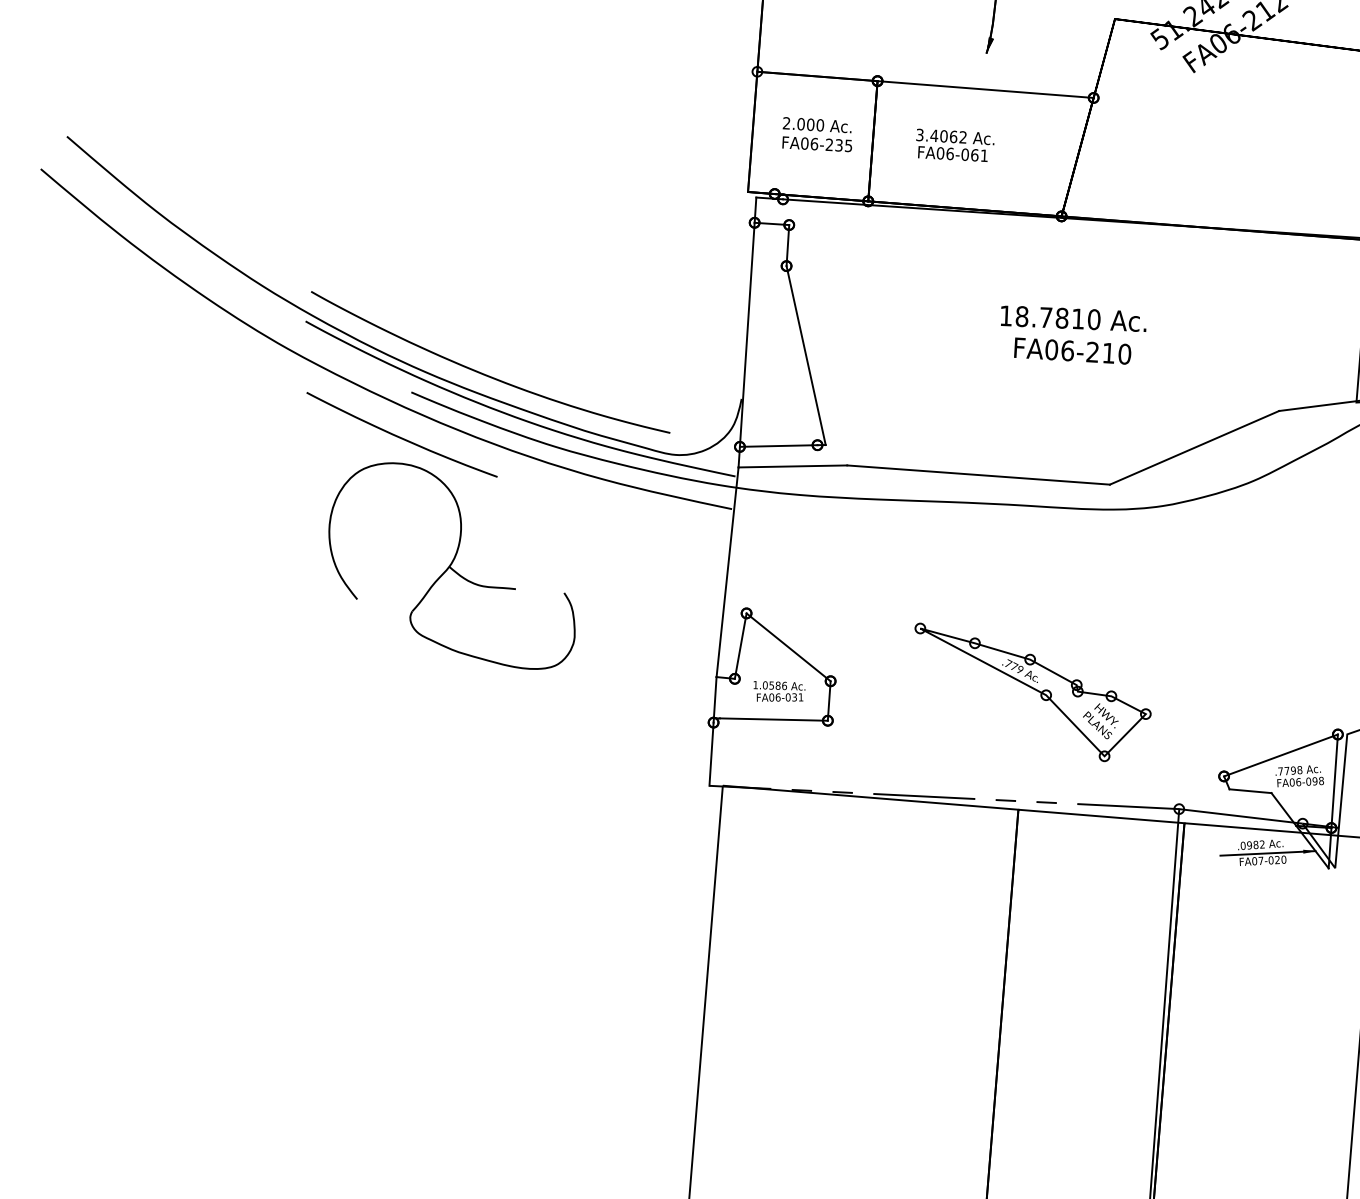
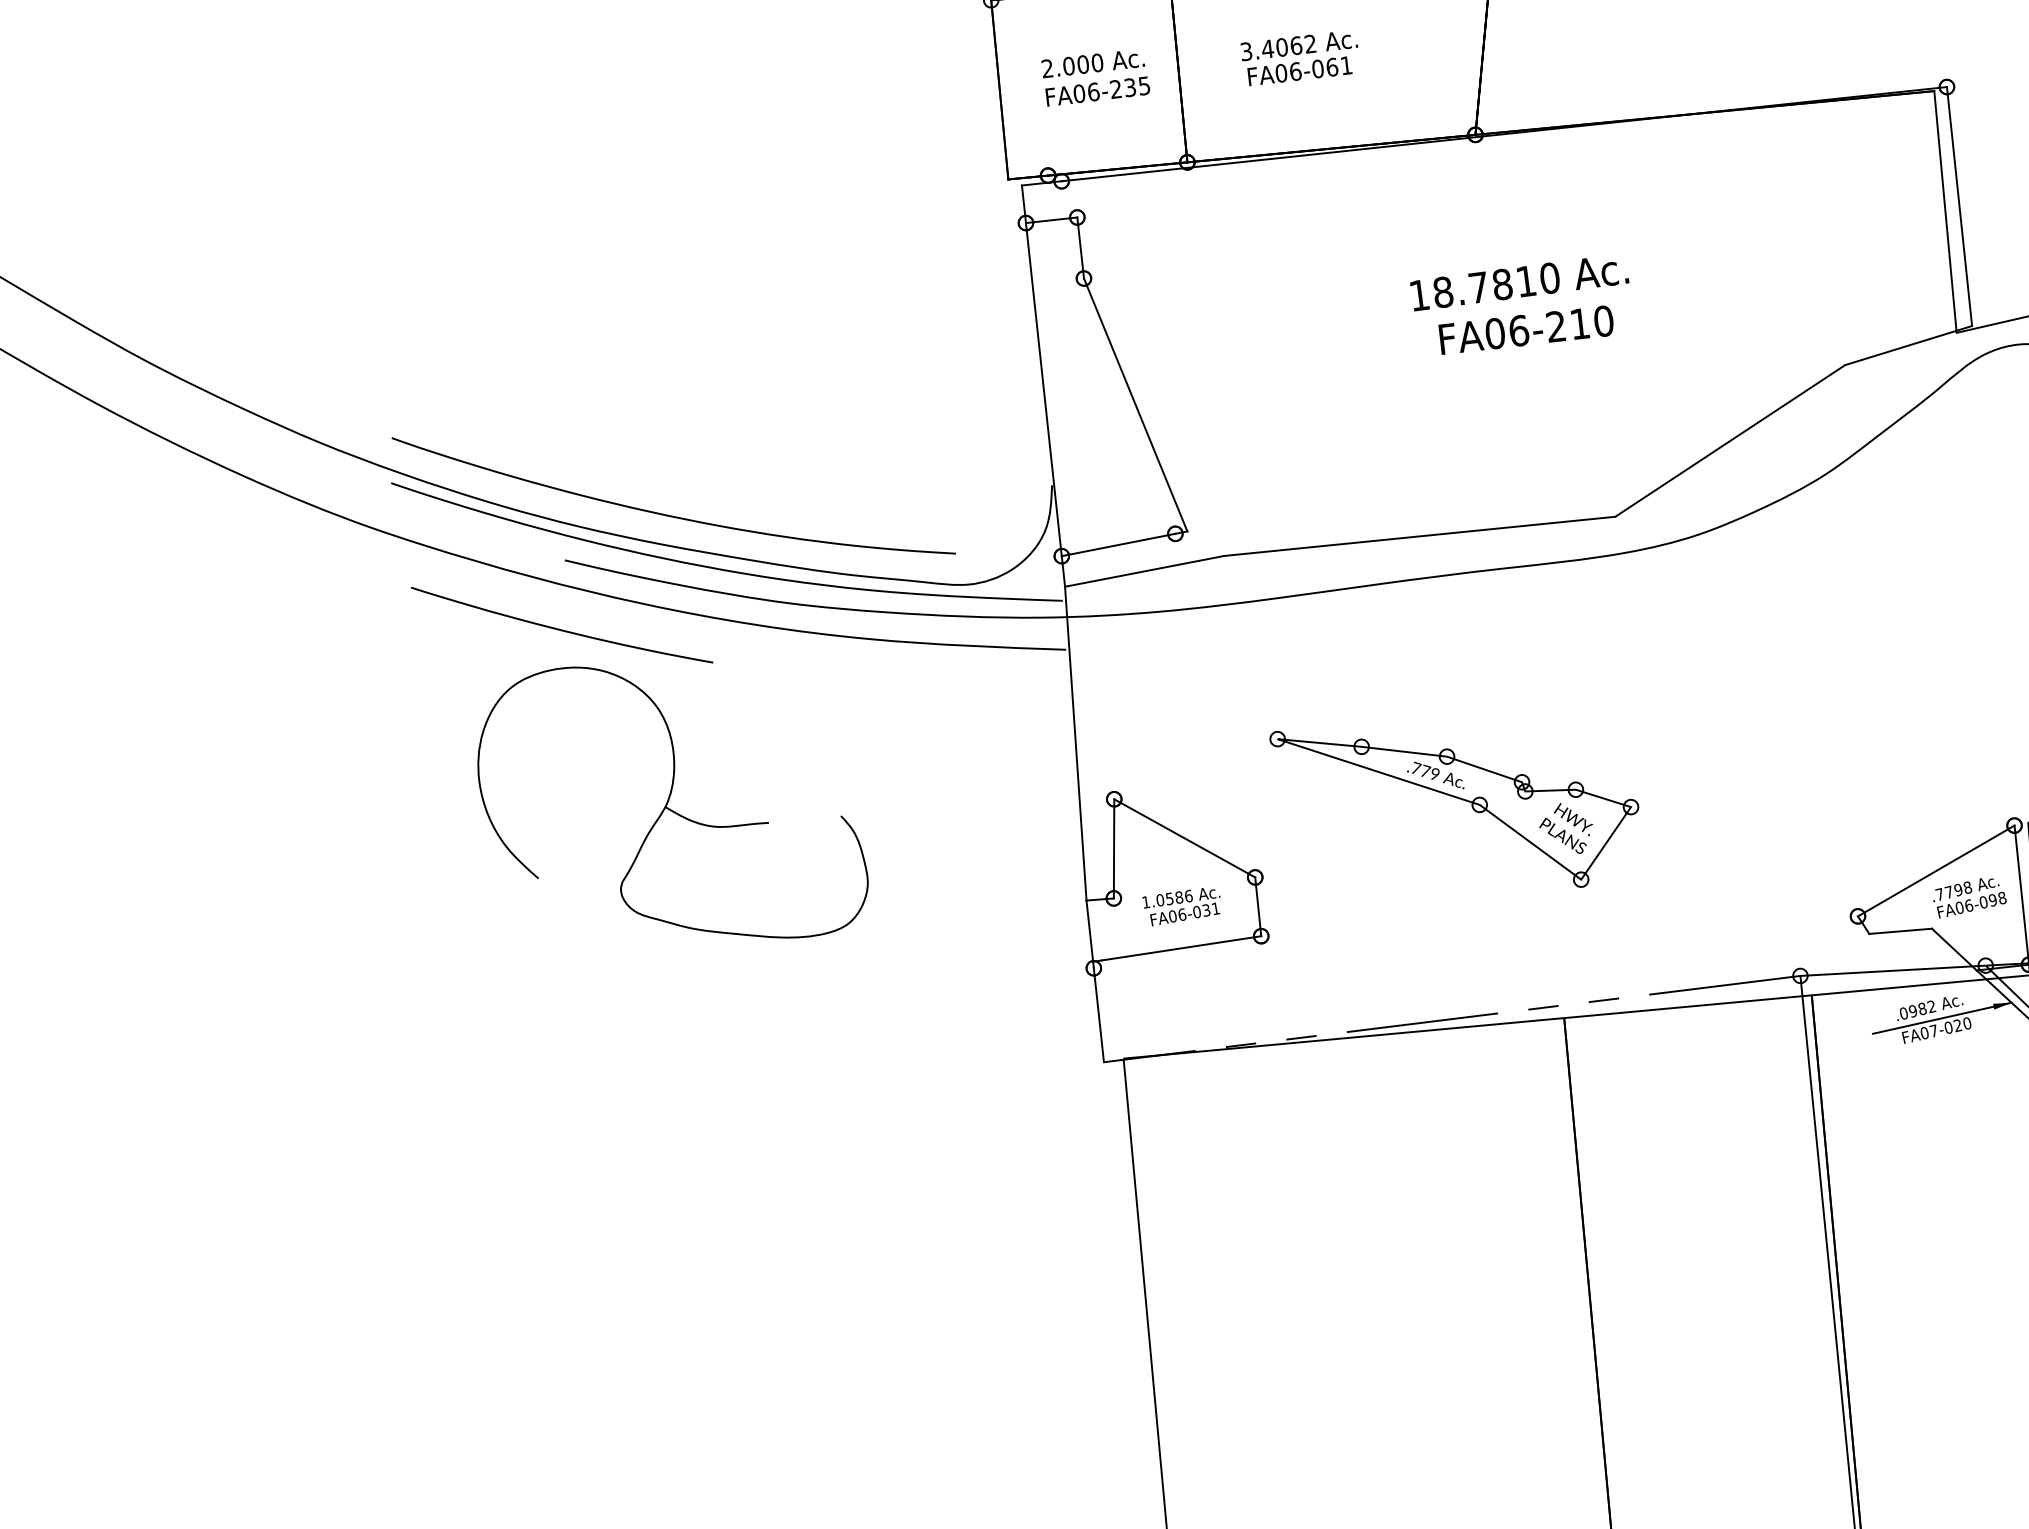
part: (1032, 692) -> (1458, 804), moved

